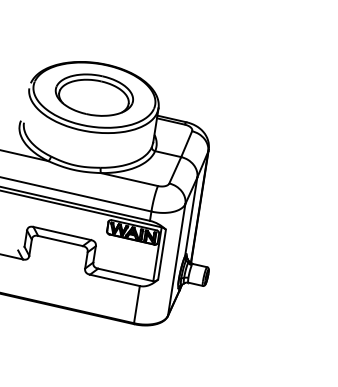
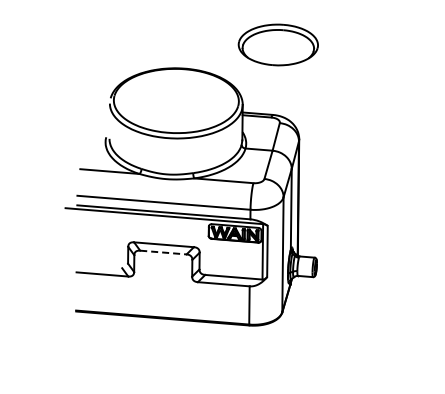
part: (93, 94) -> (277, 44), moved
line: (60, 240) -> (163, 252), solid -> dashed

